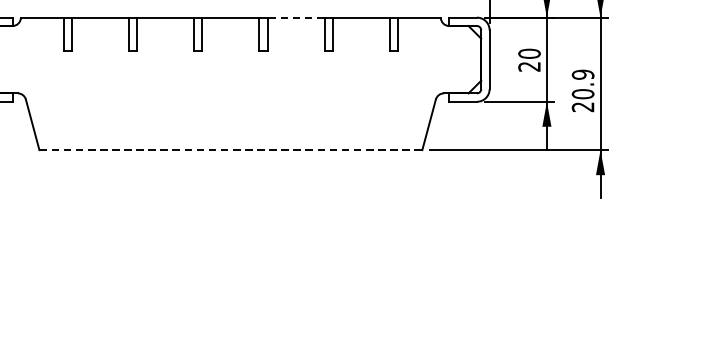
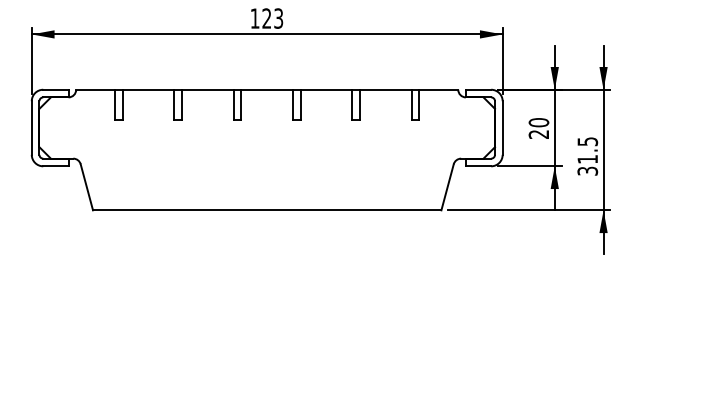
line: (296, 17) -> (326, 89), dashed -> solid
text: (582, 90) -> (587, 156), 20.9 -> 31.5
line: (231, 150) -> (267, 210), dashed -> solid

